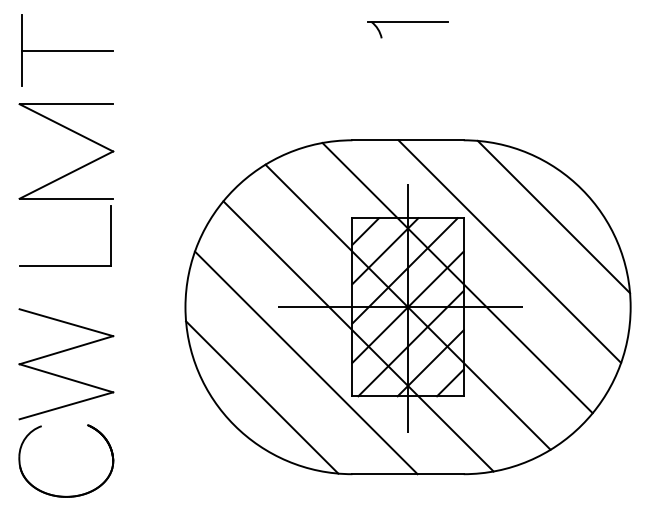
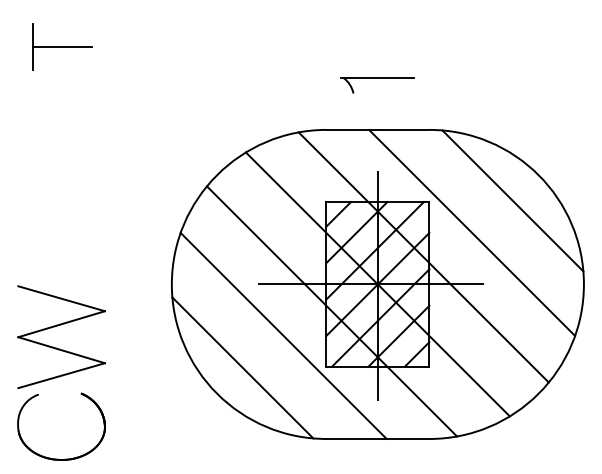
part: (407, 22) -> (377, 78), moved
part: (67, 50) -> (62, 46), size x0.7
part: (61, 178) -> (57, 165), removed

